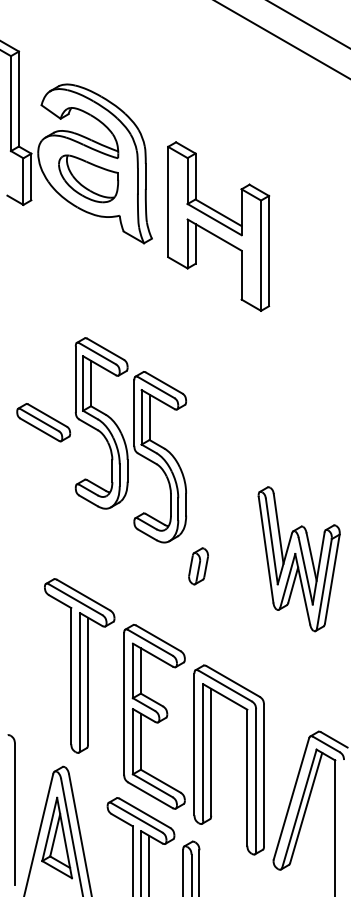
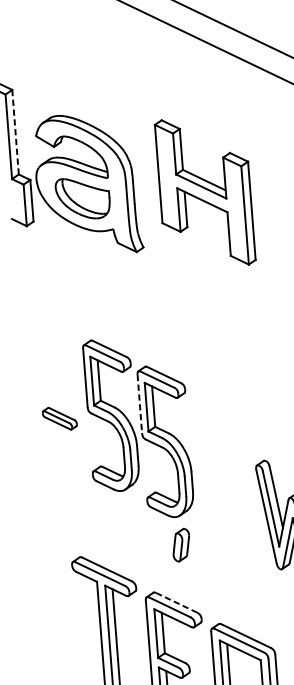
line: (18, 98) -> (15, 131), solid -> dashed
part: (218, 226) -> (205, 192), moved
line: (134, 413) -> (140, 404), solid -> dashed
part: (43, 422) -> (59, 418), size x0.7
part: (198, 566) -> (181, 545), moved
line: (158, 638) -> (176, 602), solid -> dashed

